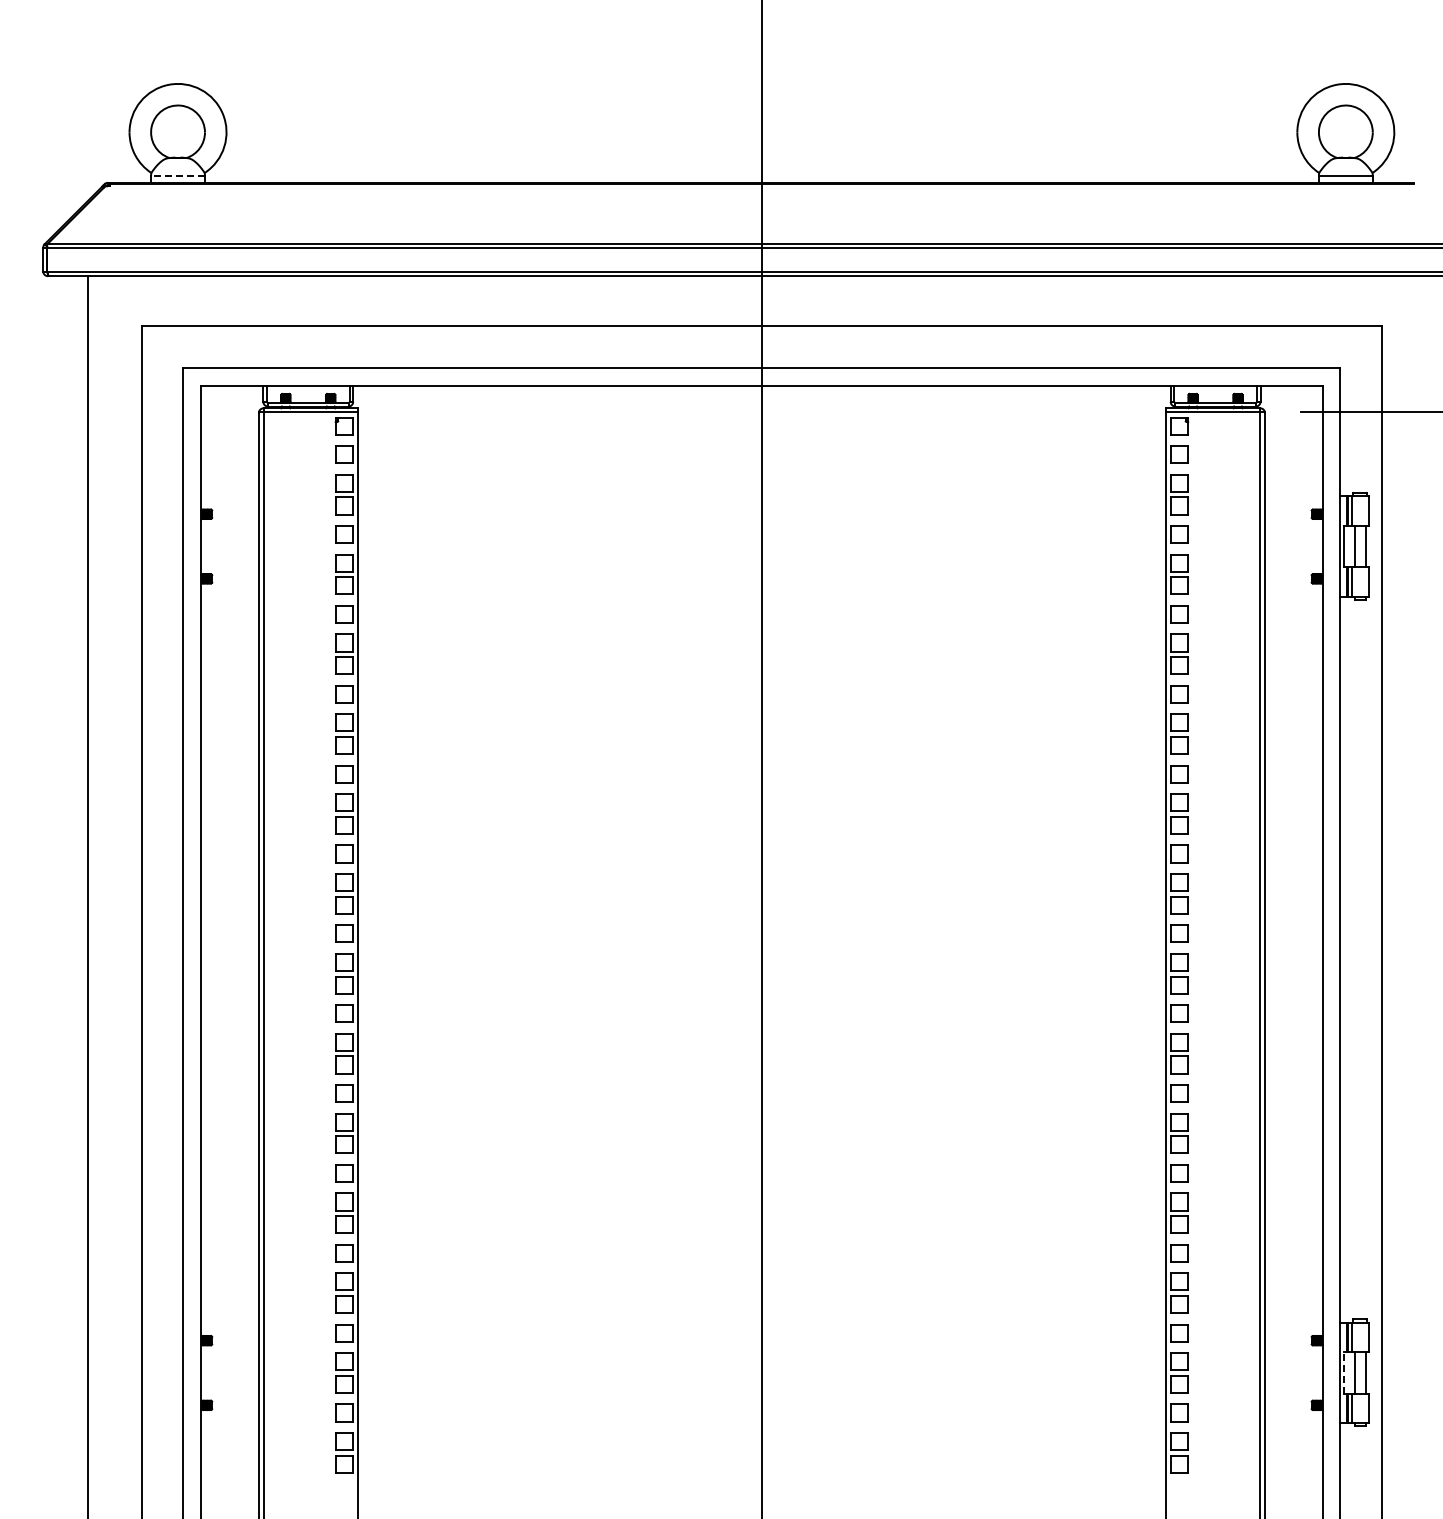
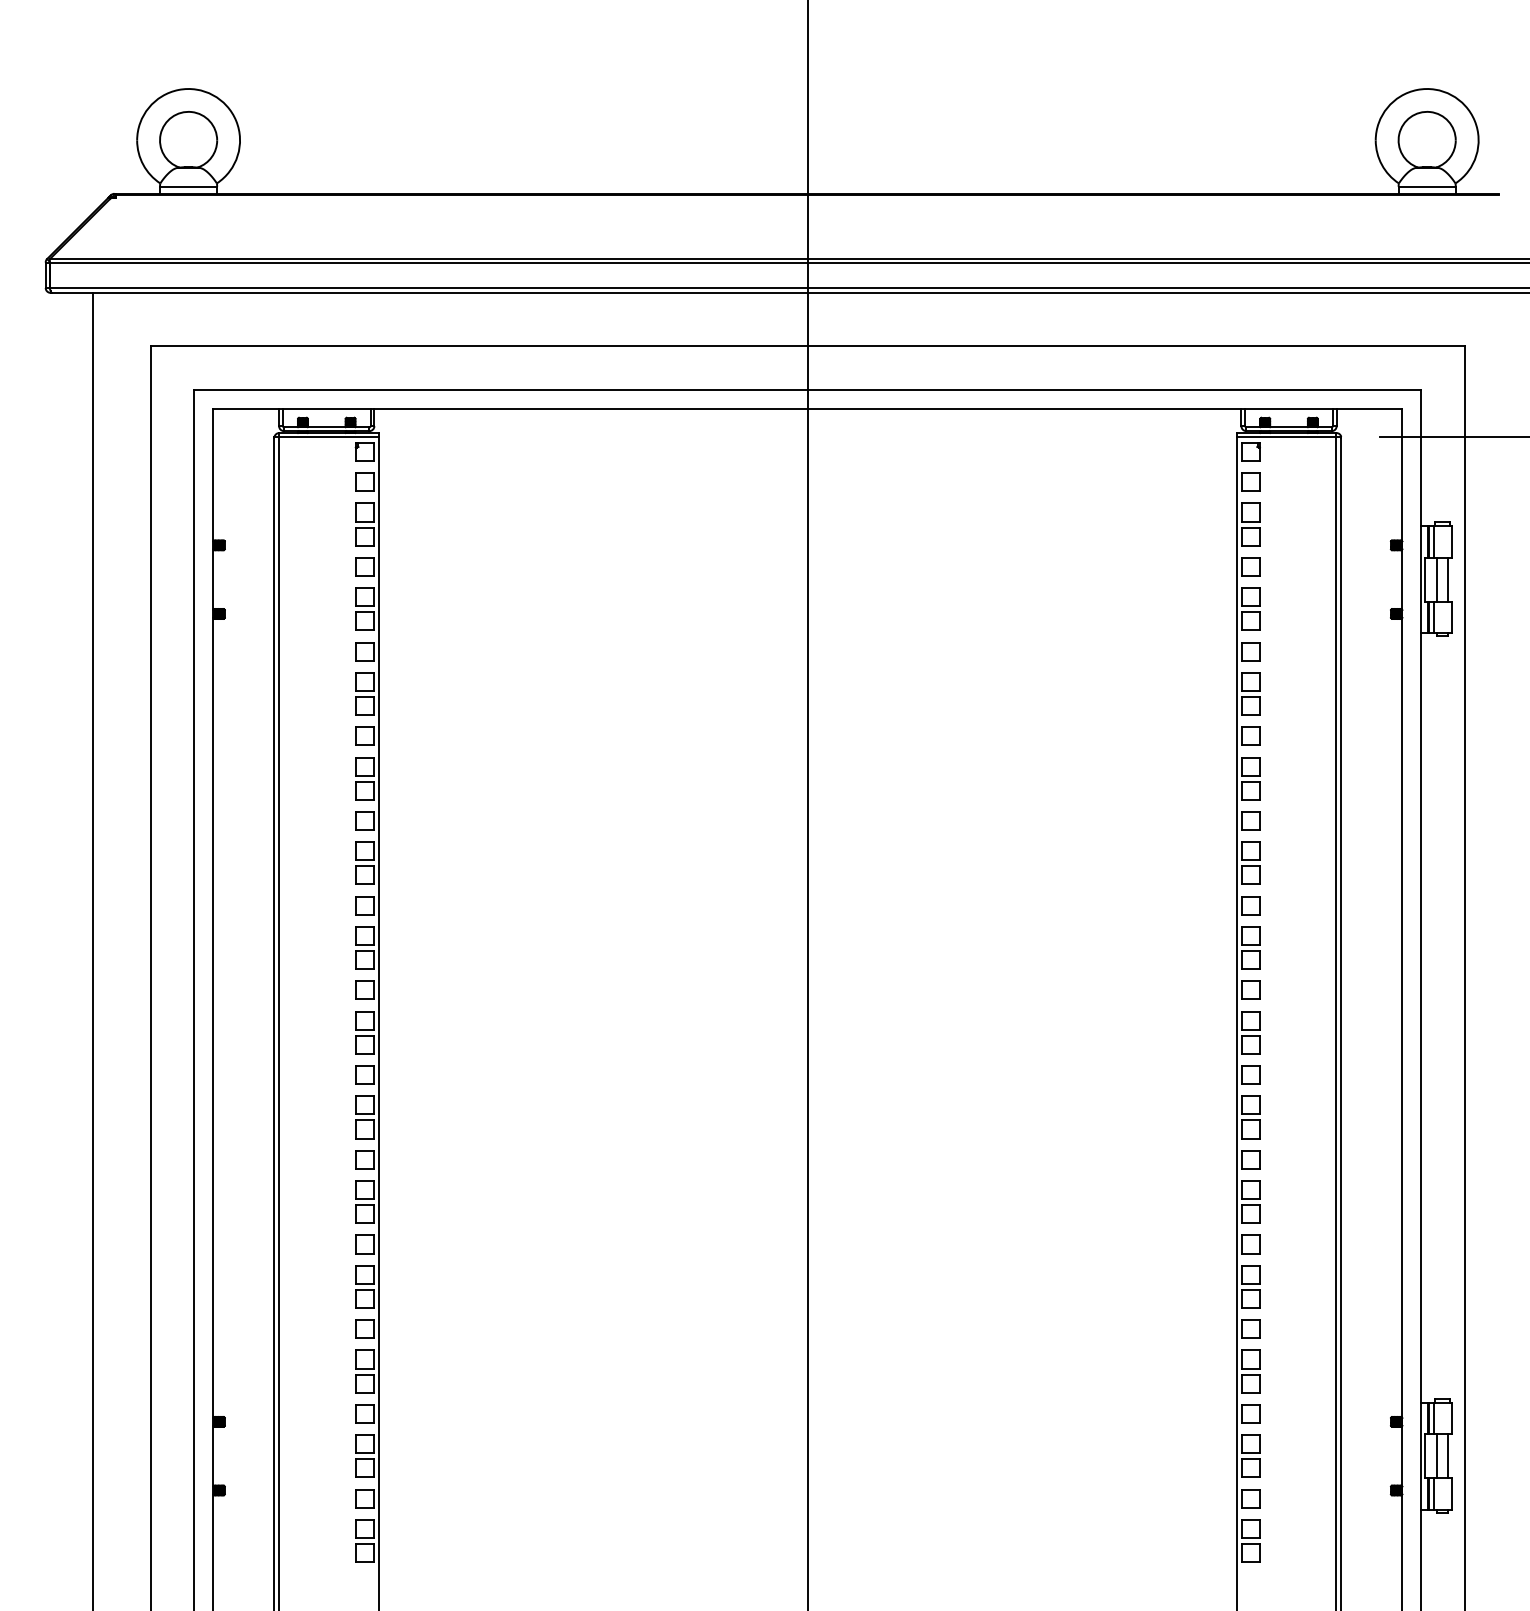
line: (178, 176) -> (189, 187), dashed -> solid
line: (1344, 1373) -> (1425, 1456), dashed -> solid

